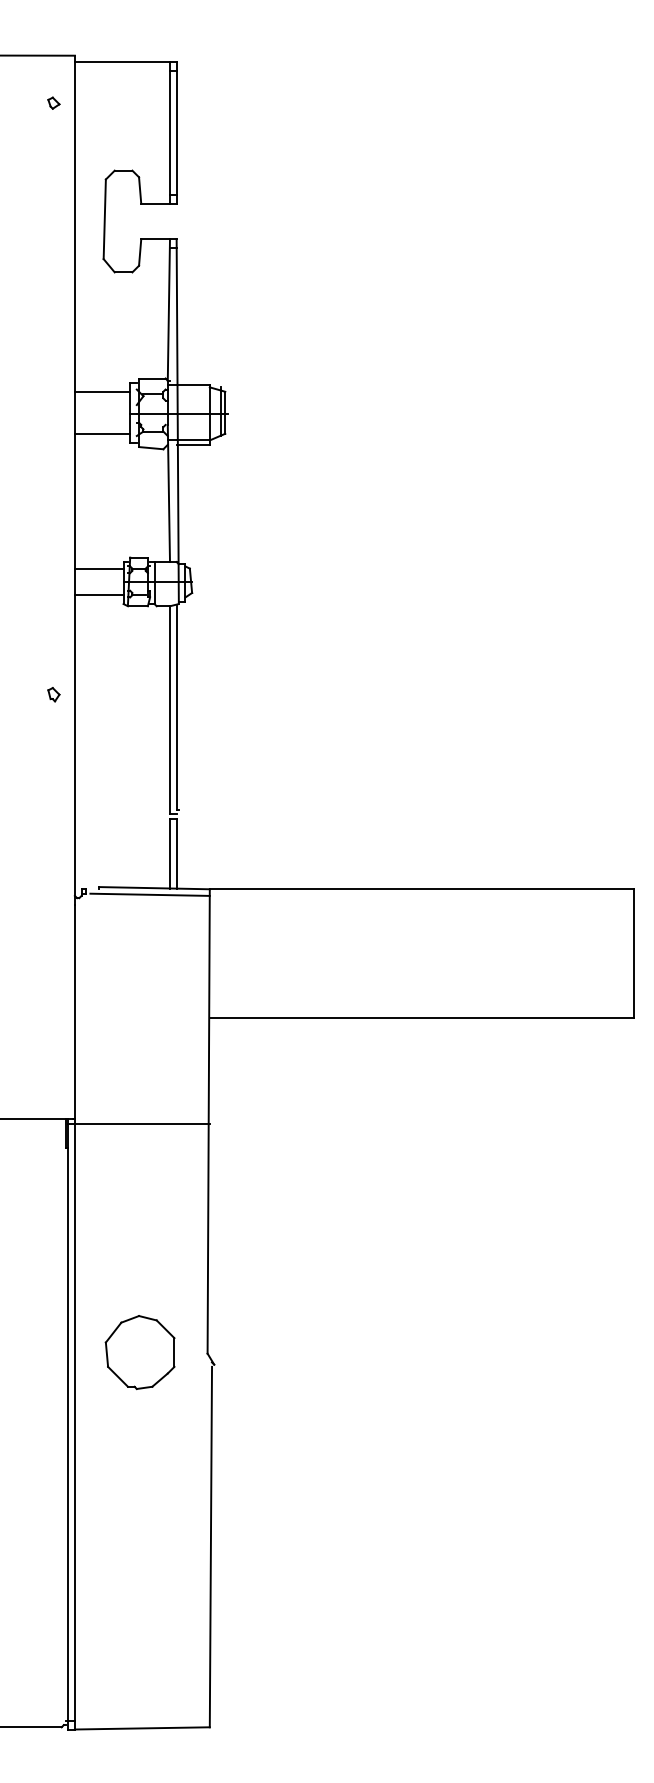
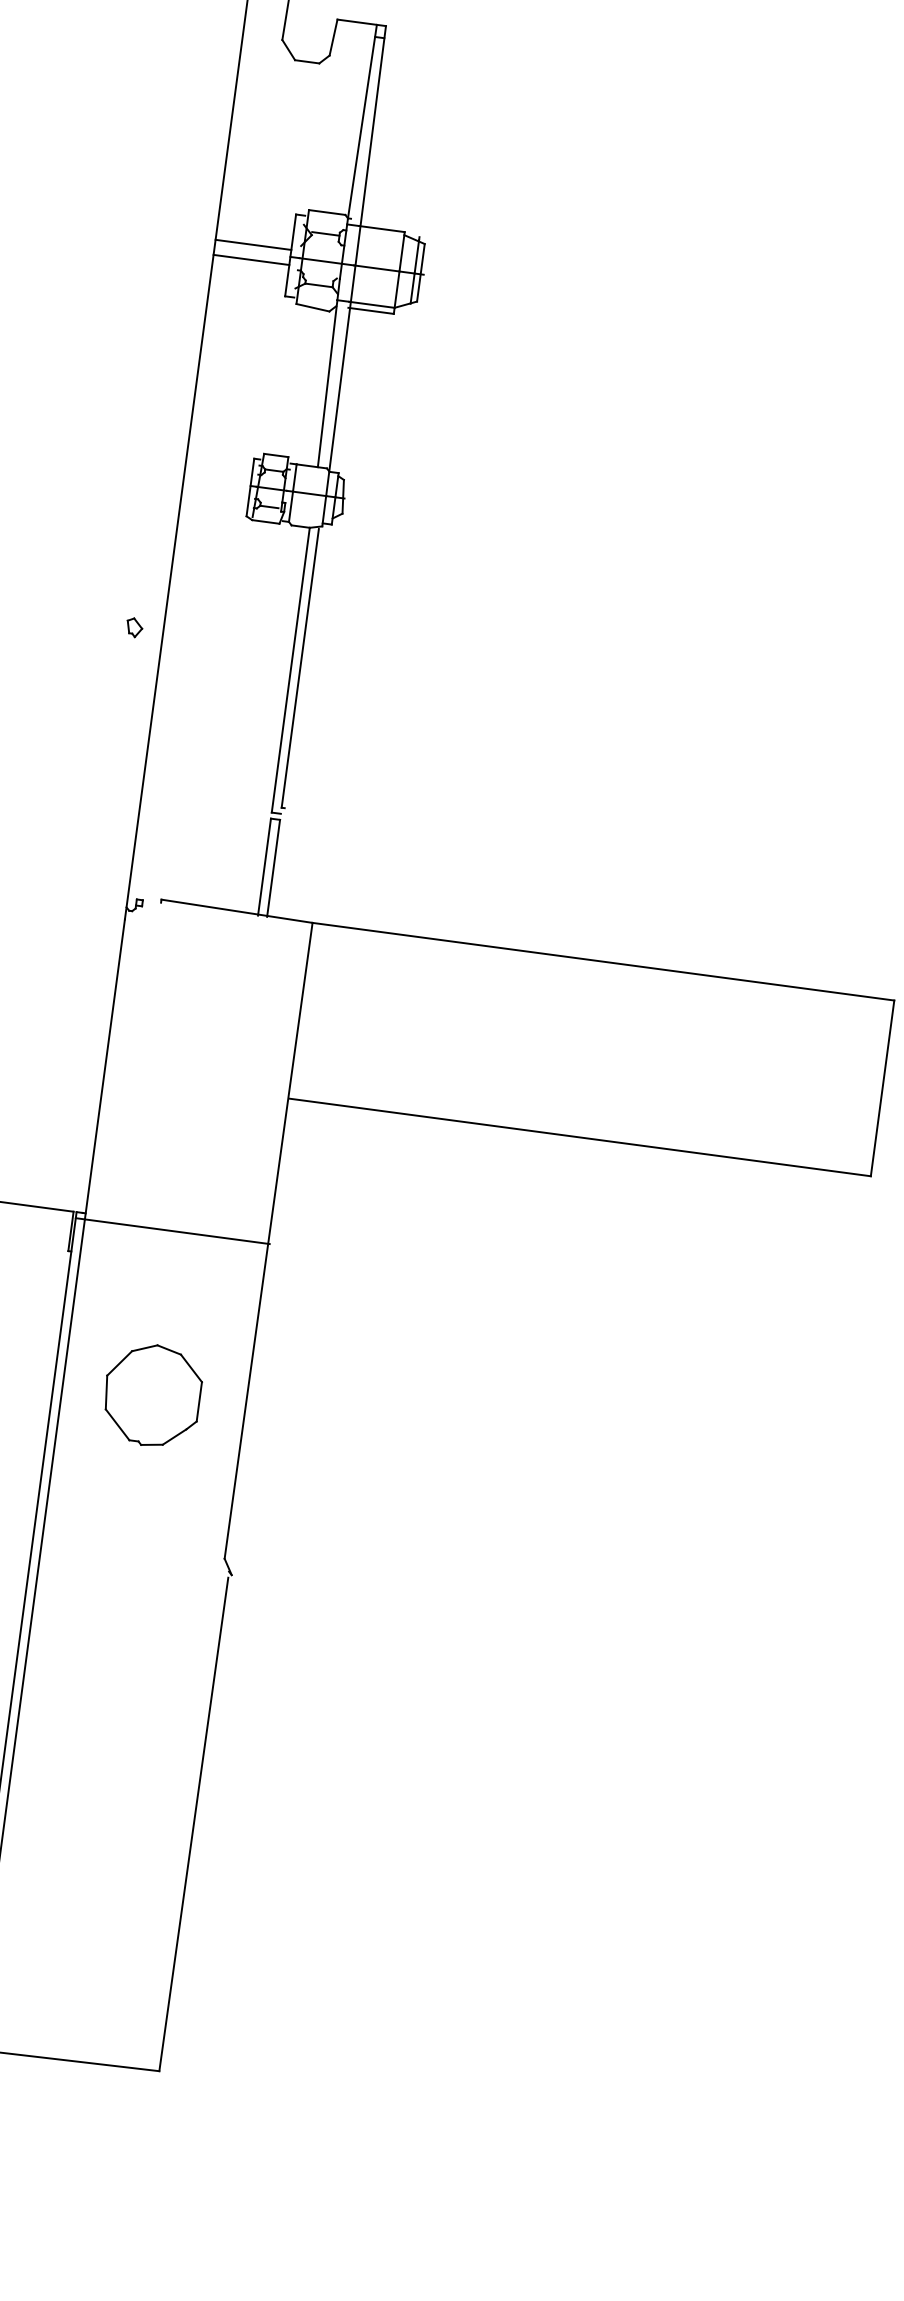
line: (102, 391) -> (251, 259), moved
line: (102, 433) -> (253, 244), moved
line: (98, 568) -> (218, 462), removed
line: (98, 595) -> (213, 499), removed
line: (149, 894) -> (228, 919), removed
part: (139, 1352) -> (151, 1395), moved

